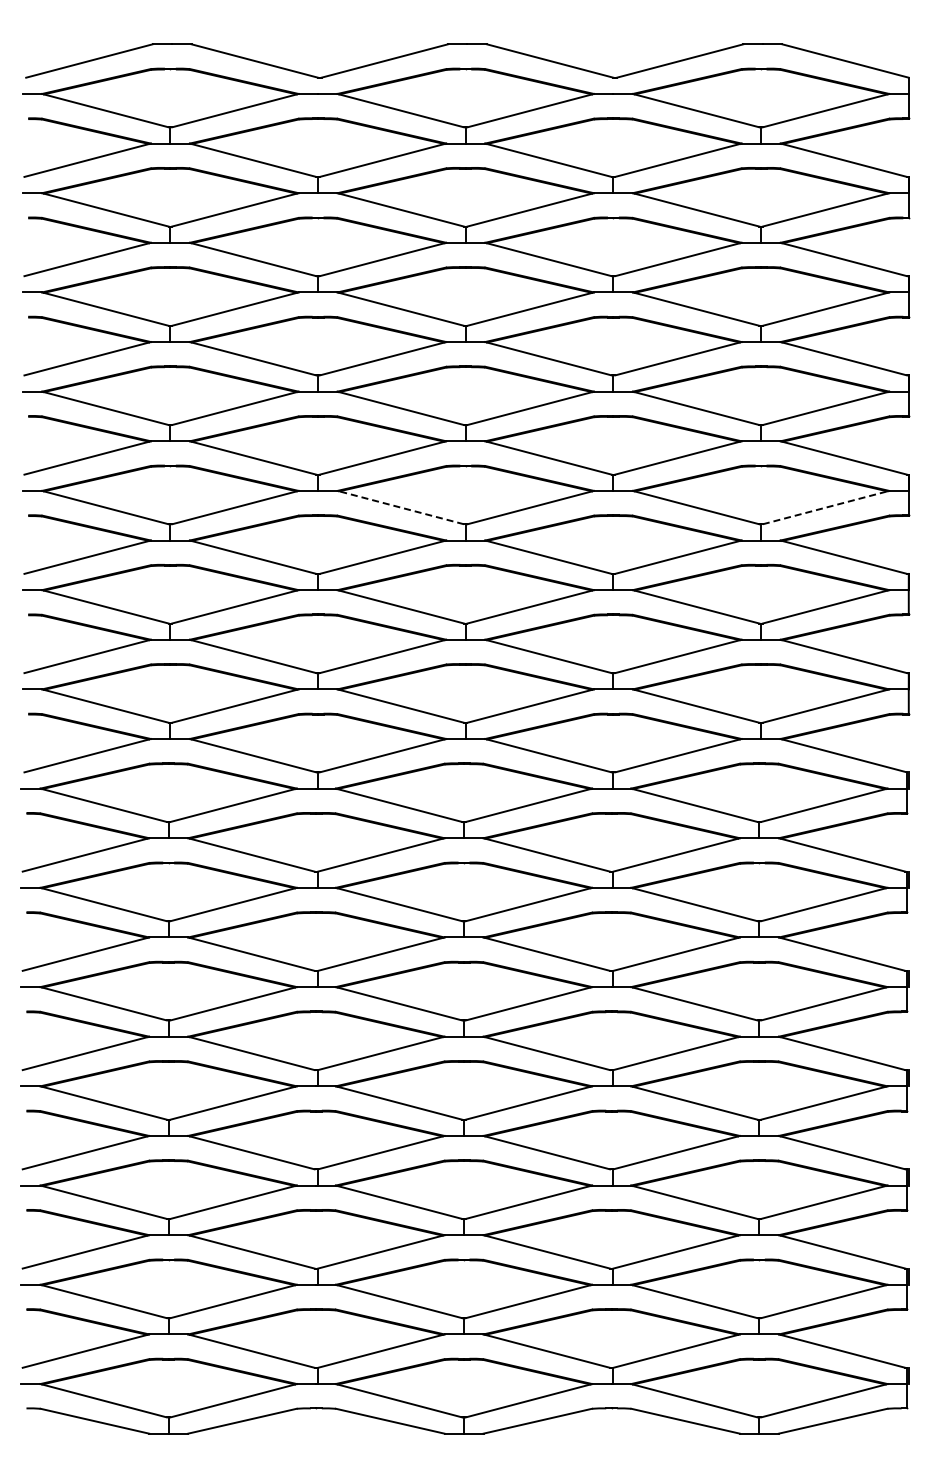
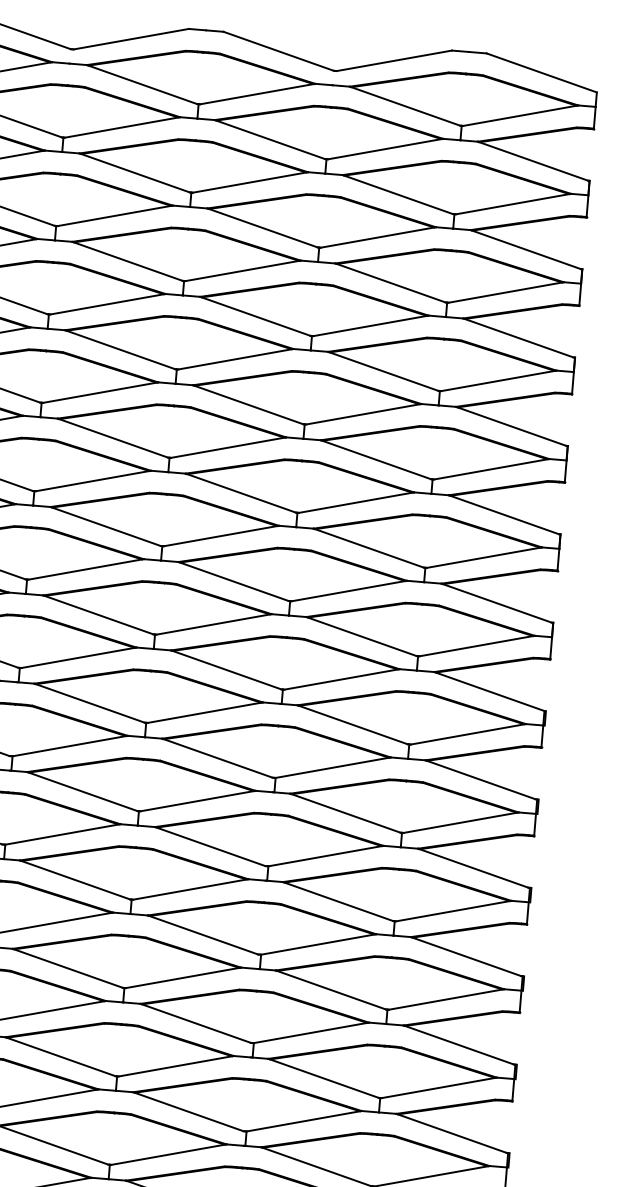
line: (400, 507) -> (112, 438), dashed -> solid
line: (826, 507) -> (492, 469), dashed -> solid

